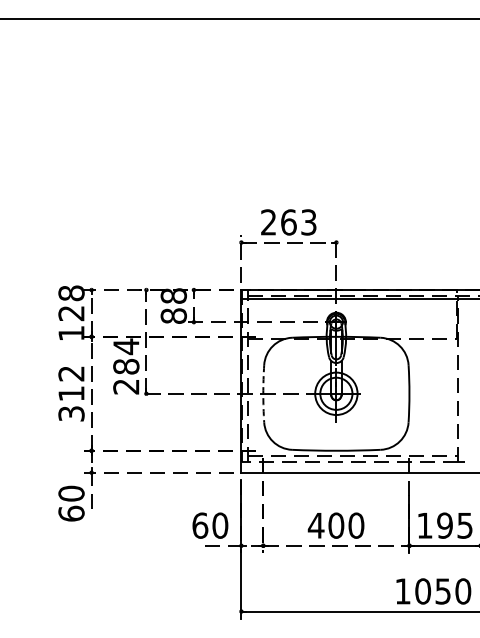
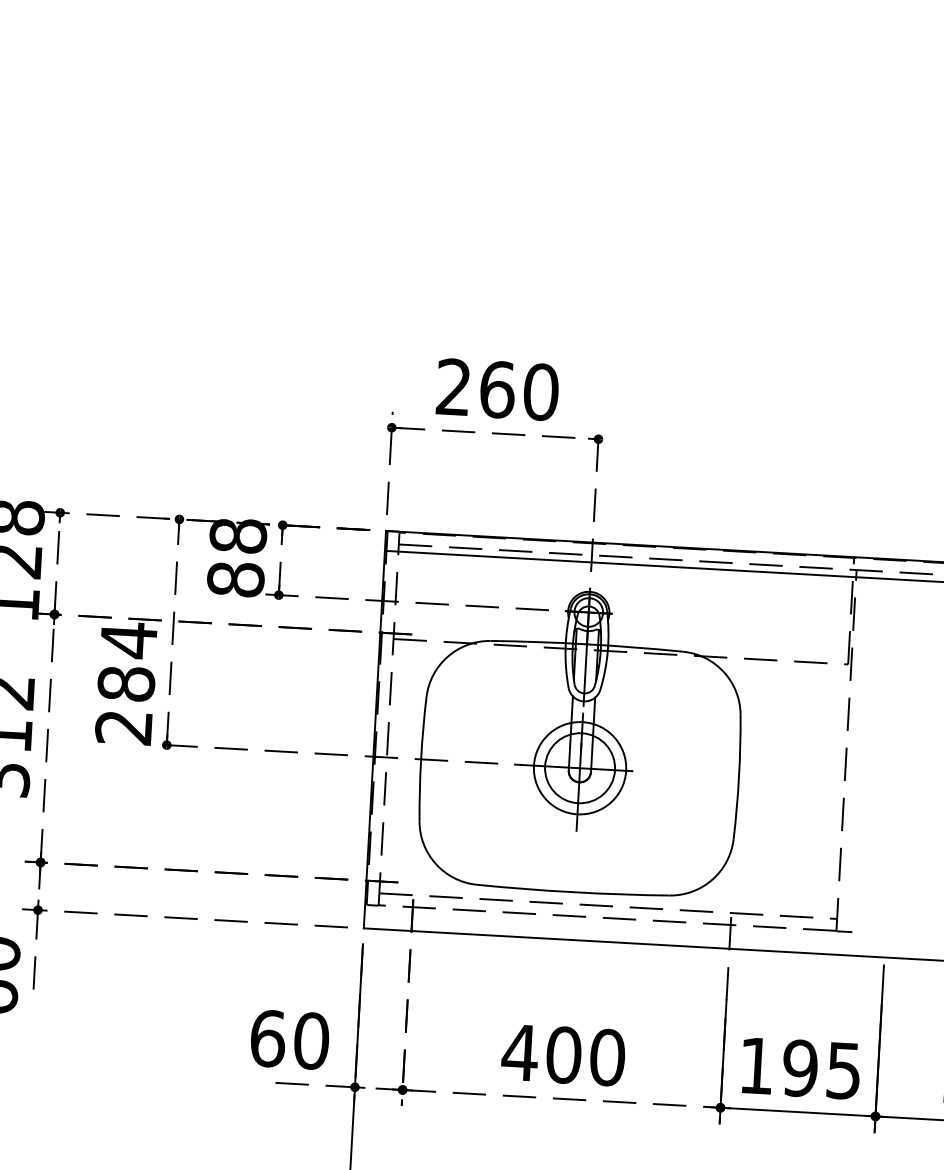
text: (308, 222) -> (540, 392), 263 -> 260
arc: (263, 393) -> (421, 758), dashed -> solid

